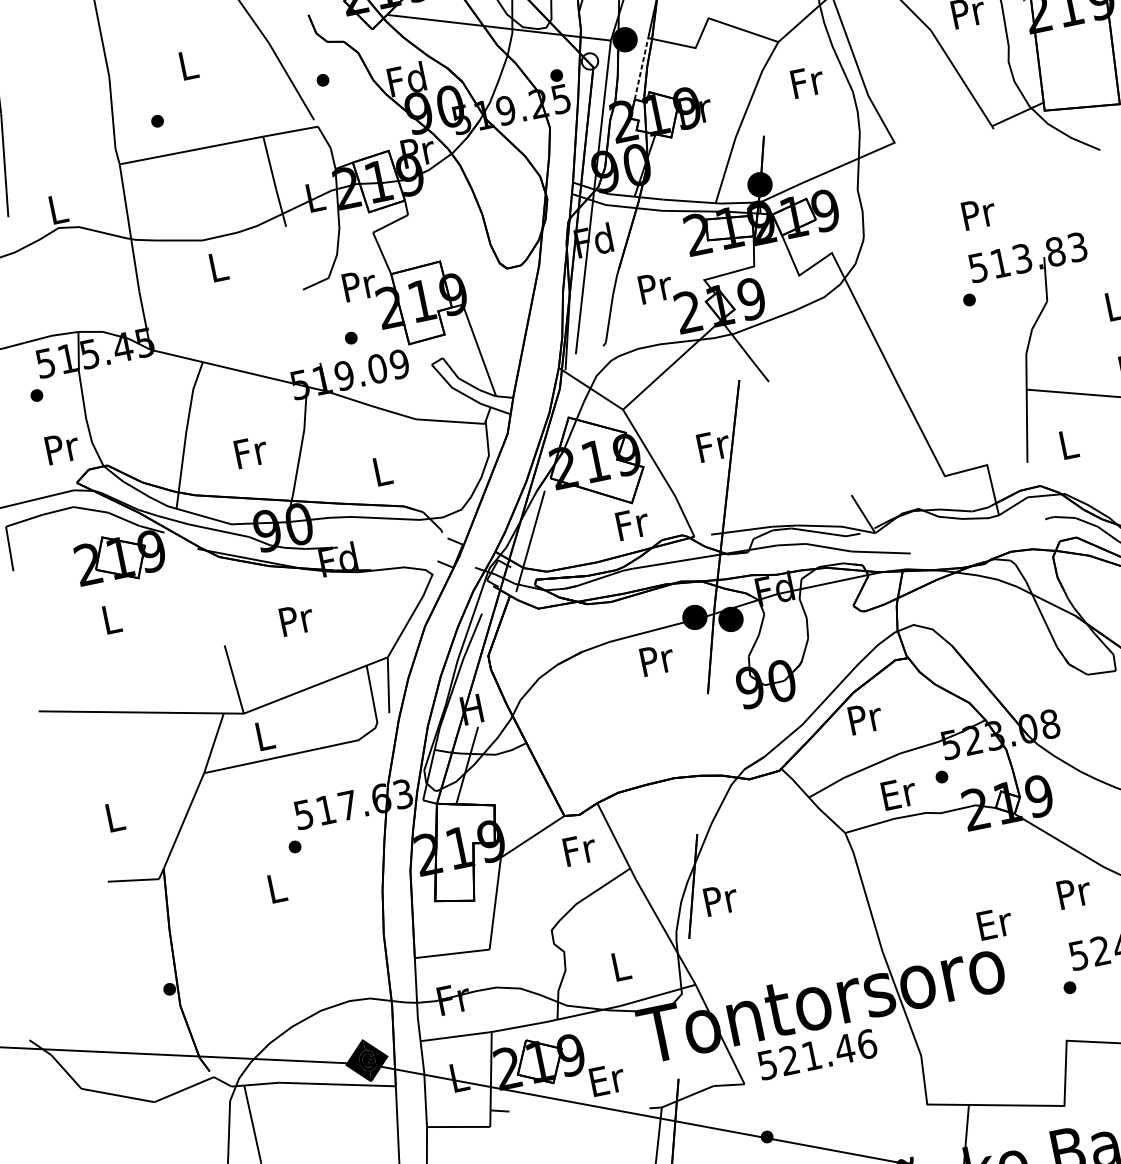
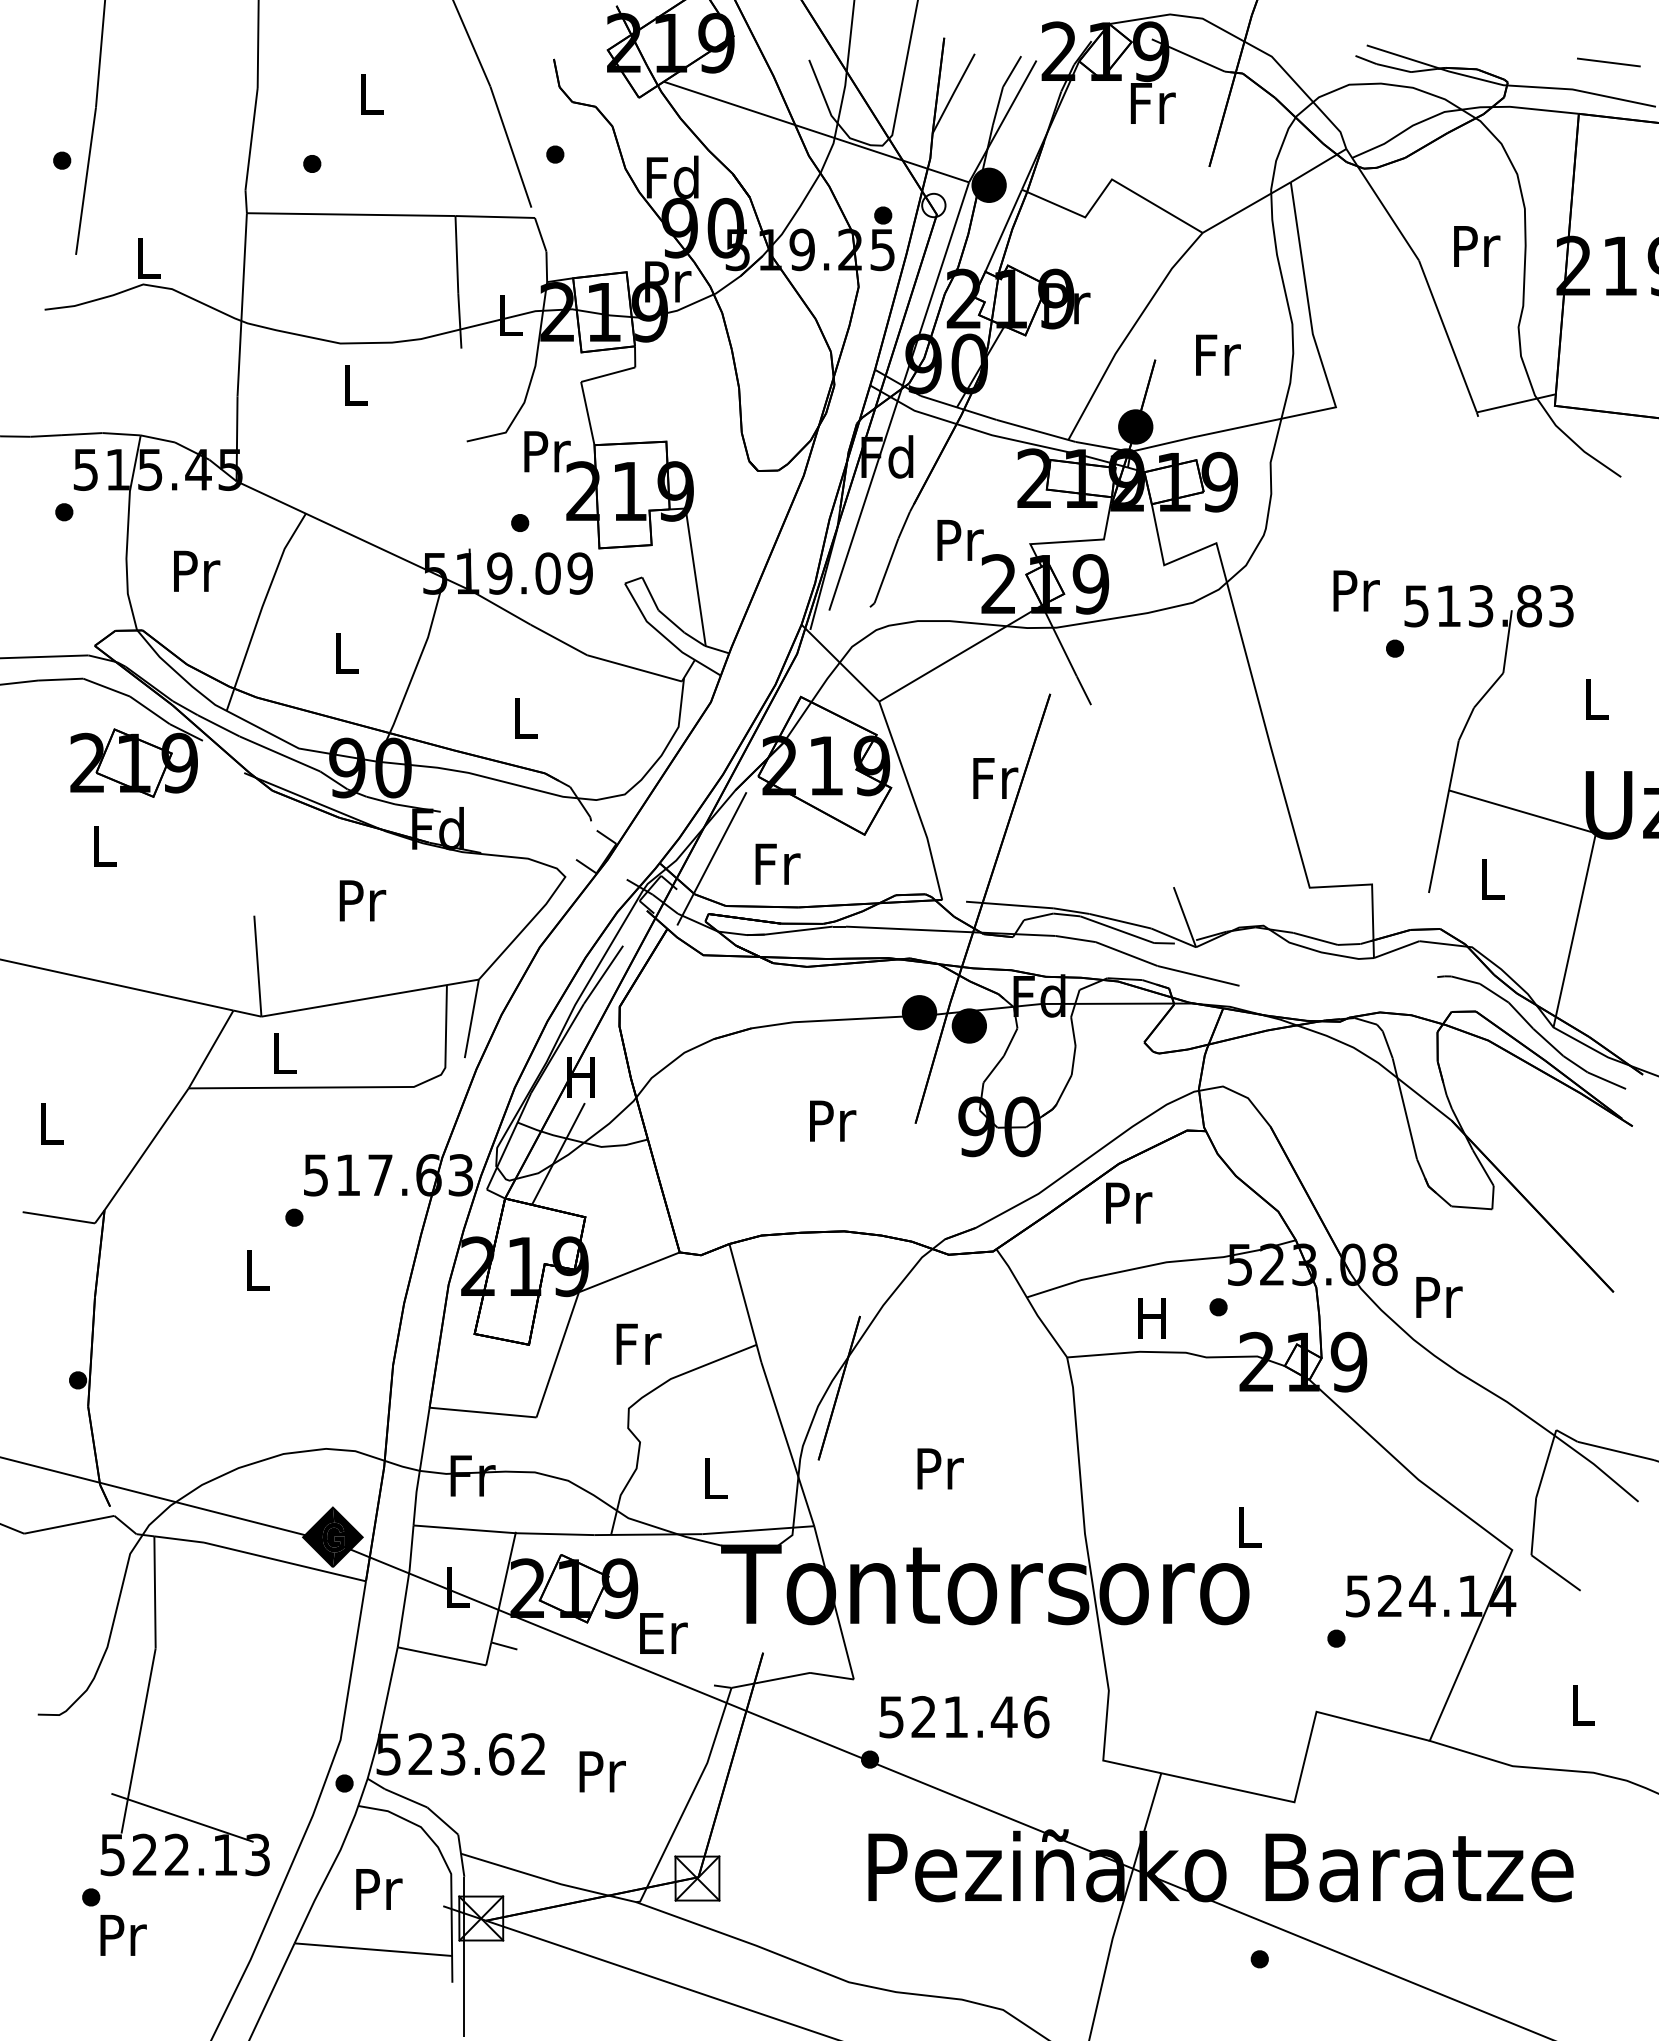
line: (641, 68) -> (1003, 230), dashed -> solid
text: (807, 81) -> (1218, 354), moved
text: (979, 213) -> (1356, 590), moved
text: (62, 447) -> (197, 570), moved
text: (251, 451) -> (347, 652), Fr -> L
text: (632, 523) -> (777, 863), moved
text: (657, 659) -> (833, 1120), moved
text: (899, 793) -> (1154, 1317), Er -> H
text: (579, 849) -> (638, 1343), moved
text: (1074, 892) -> (1439, 1297), moved
text: (721, 899) -> (940, 1468), moved
text: (995, 923) -> (1250, 1527), Er -> L
text: (817, 1054) -> (964, 1717), moved

